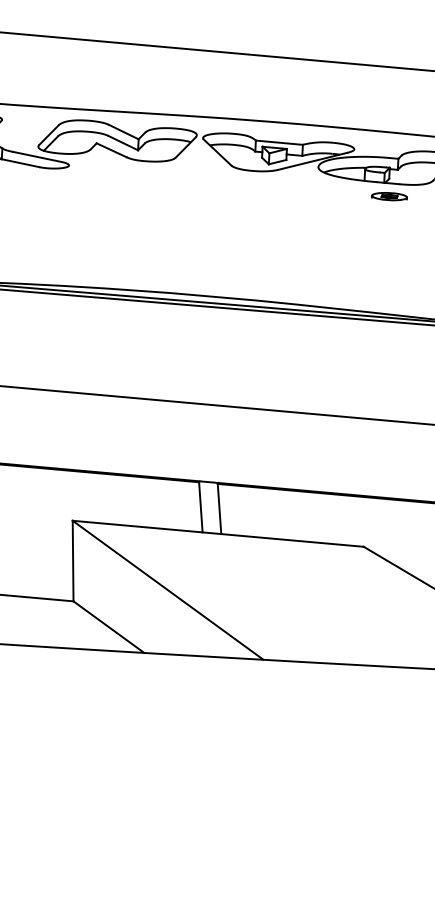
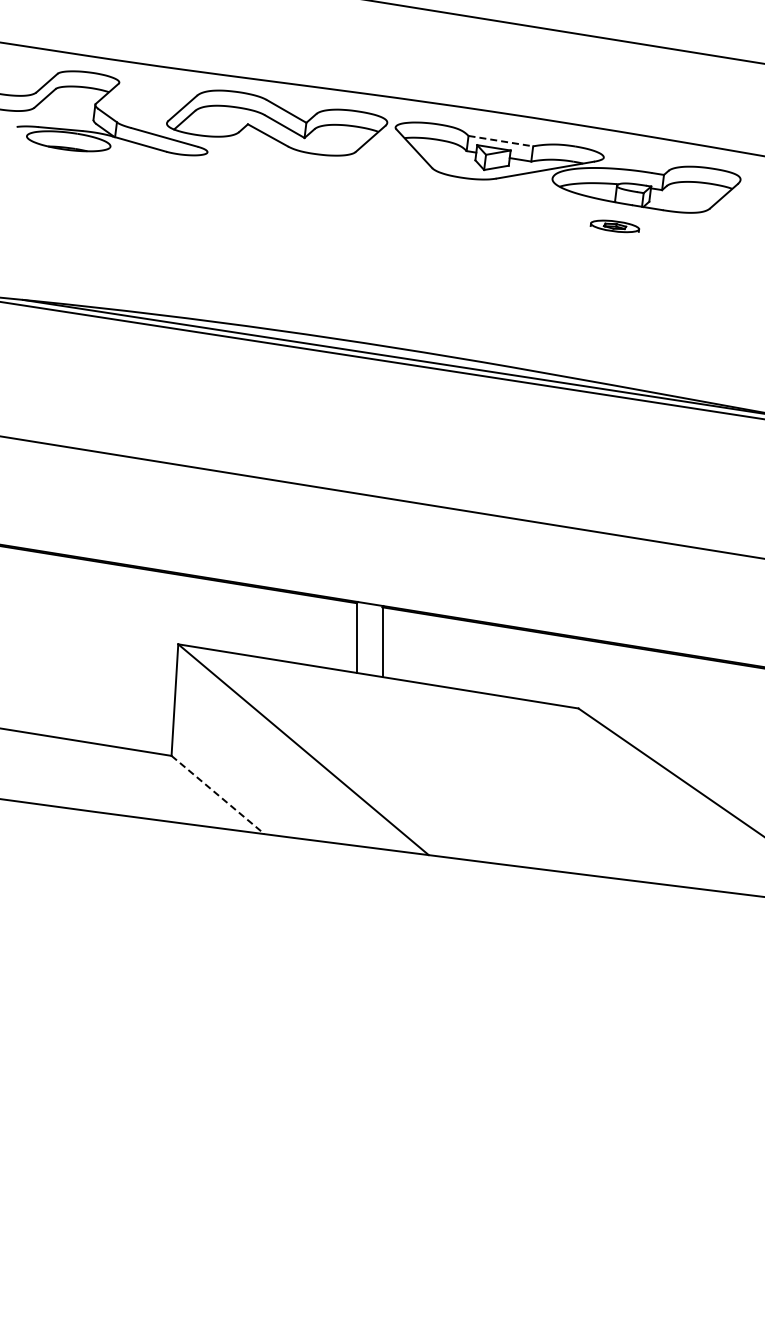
line: (279, 142) -> (500, 141), solid -> dashed
part: (389, 196) -> (614, 226), moved
line: (109, 627) -> (218, 795), solid -> dashed

